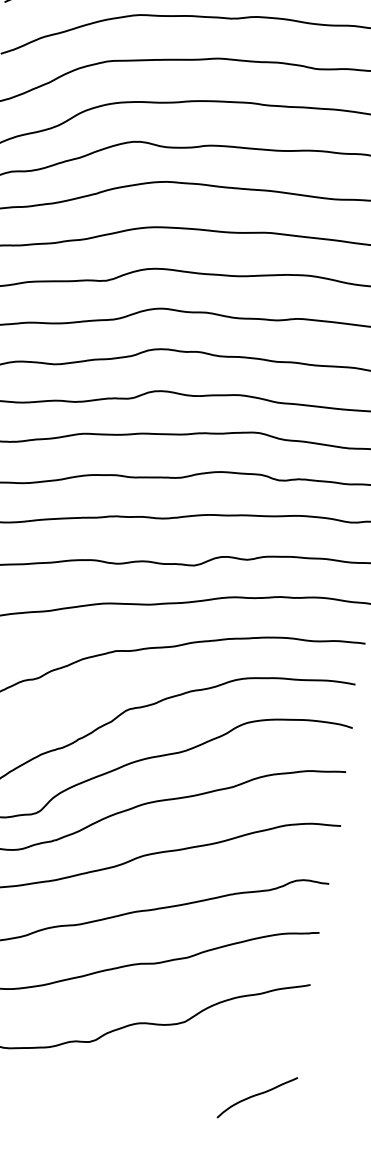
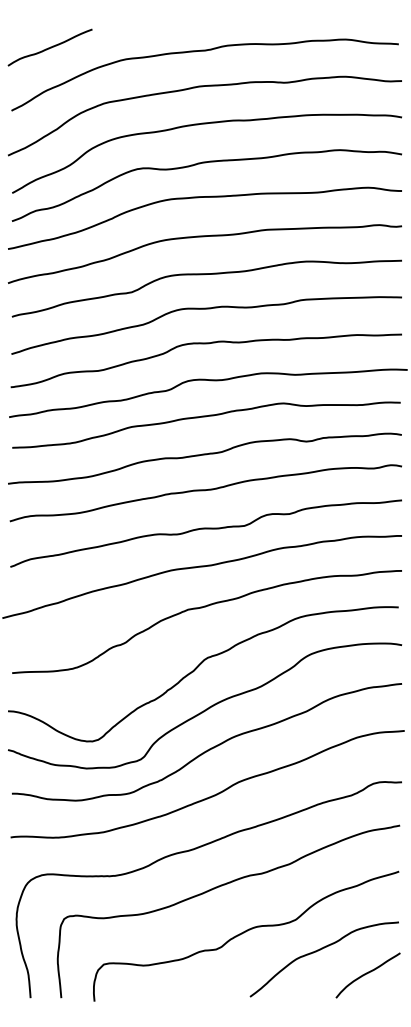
curve: (205, 1061) -> (318, 951), added

